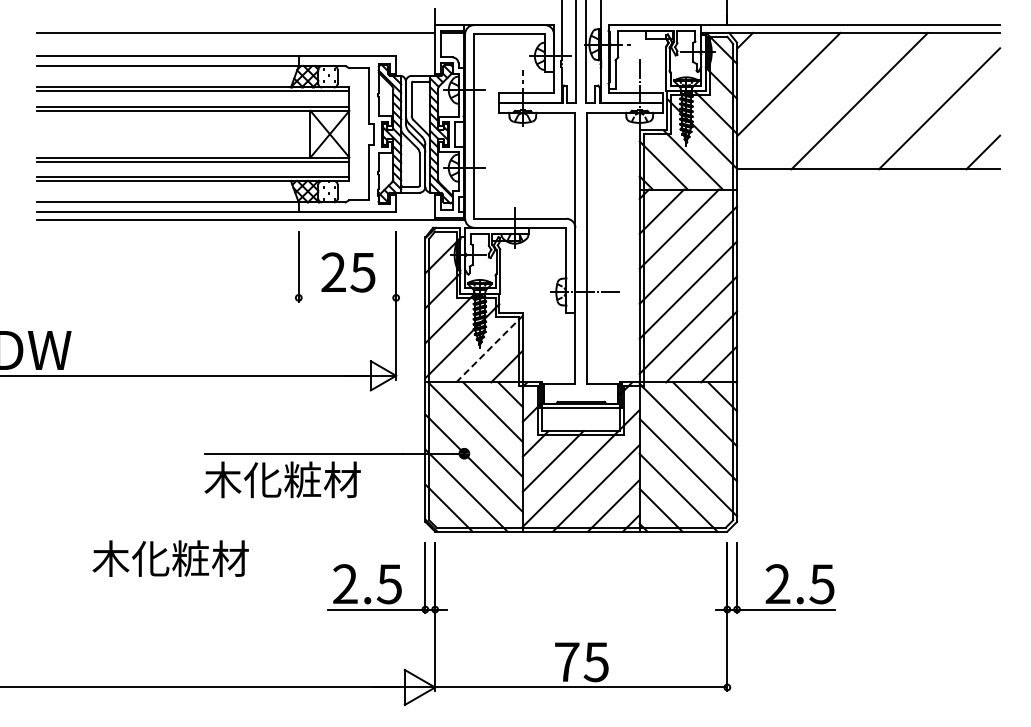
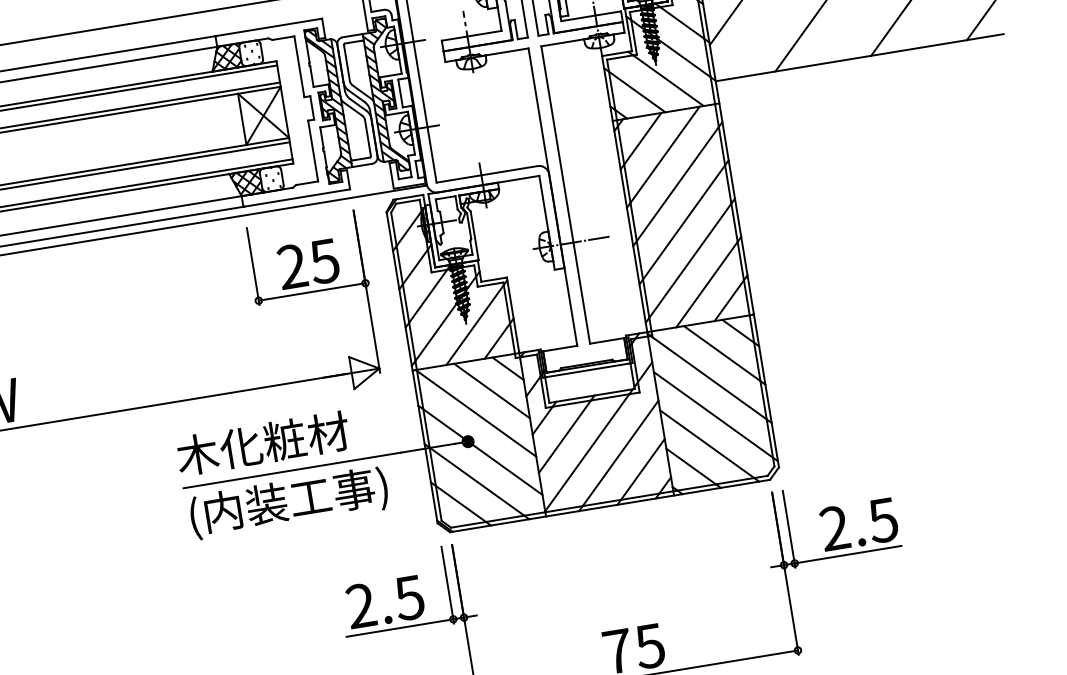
line: (347, 297) -> (312, 291), added
line: (487, 350) -> (474, 324), dashed -> solid
text: (294, 481) -> (287, 502), 木化粧材 -> (内装工事)
text: (170, 558) -> (262, 443), moved

